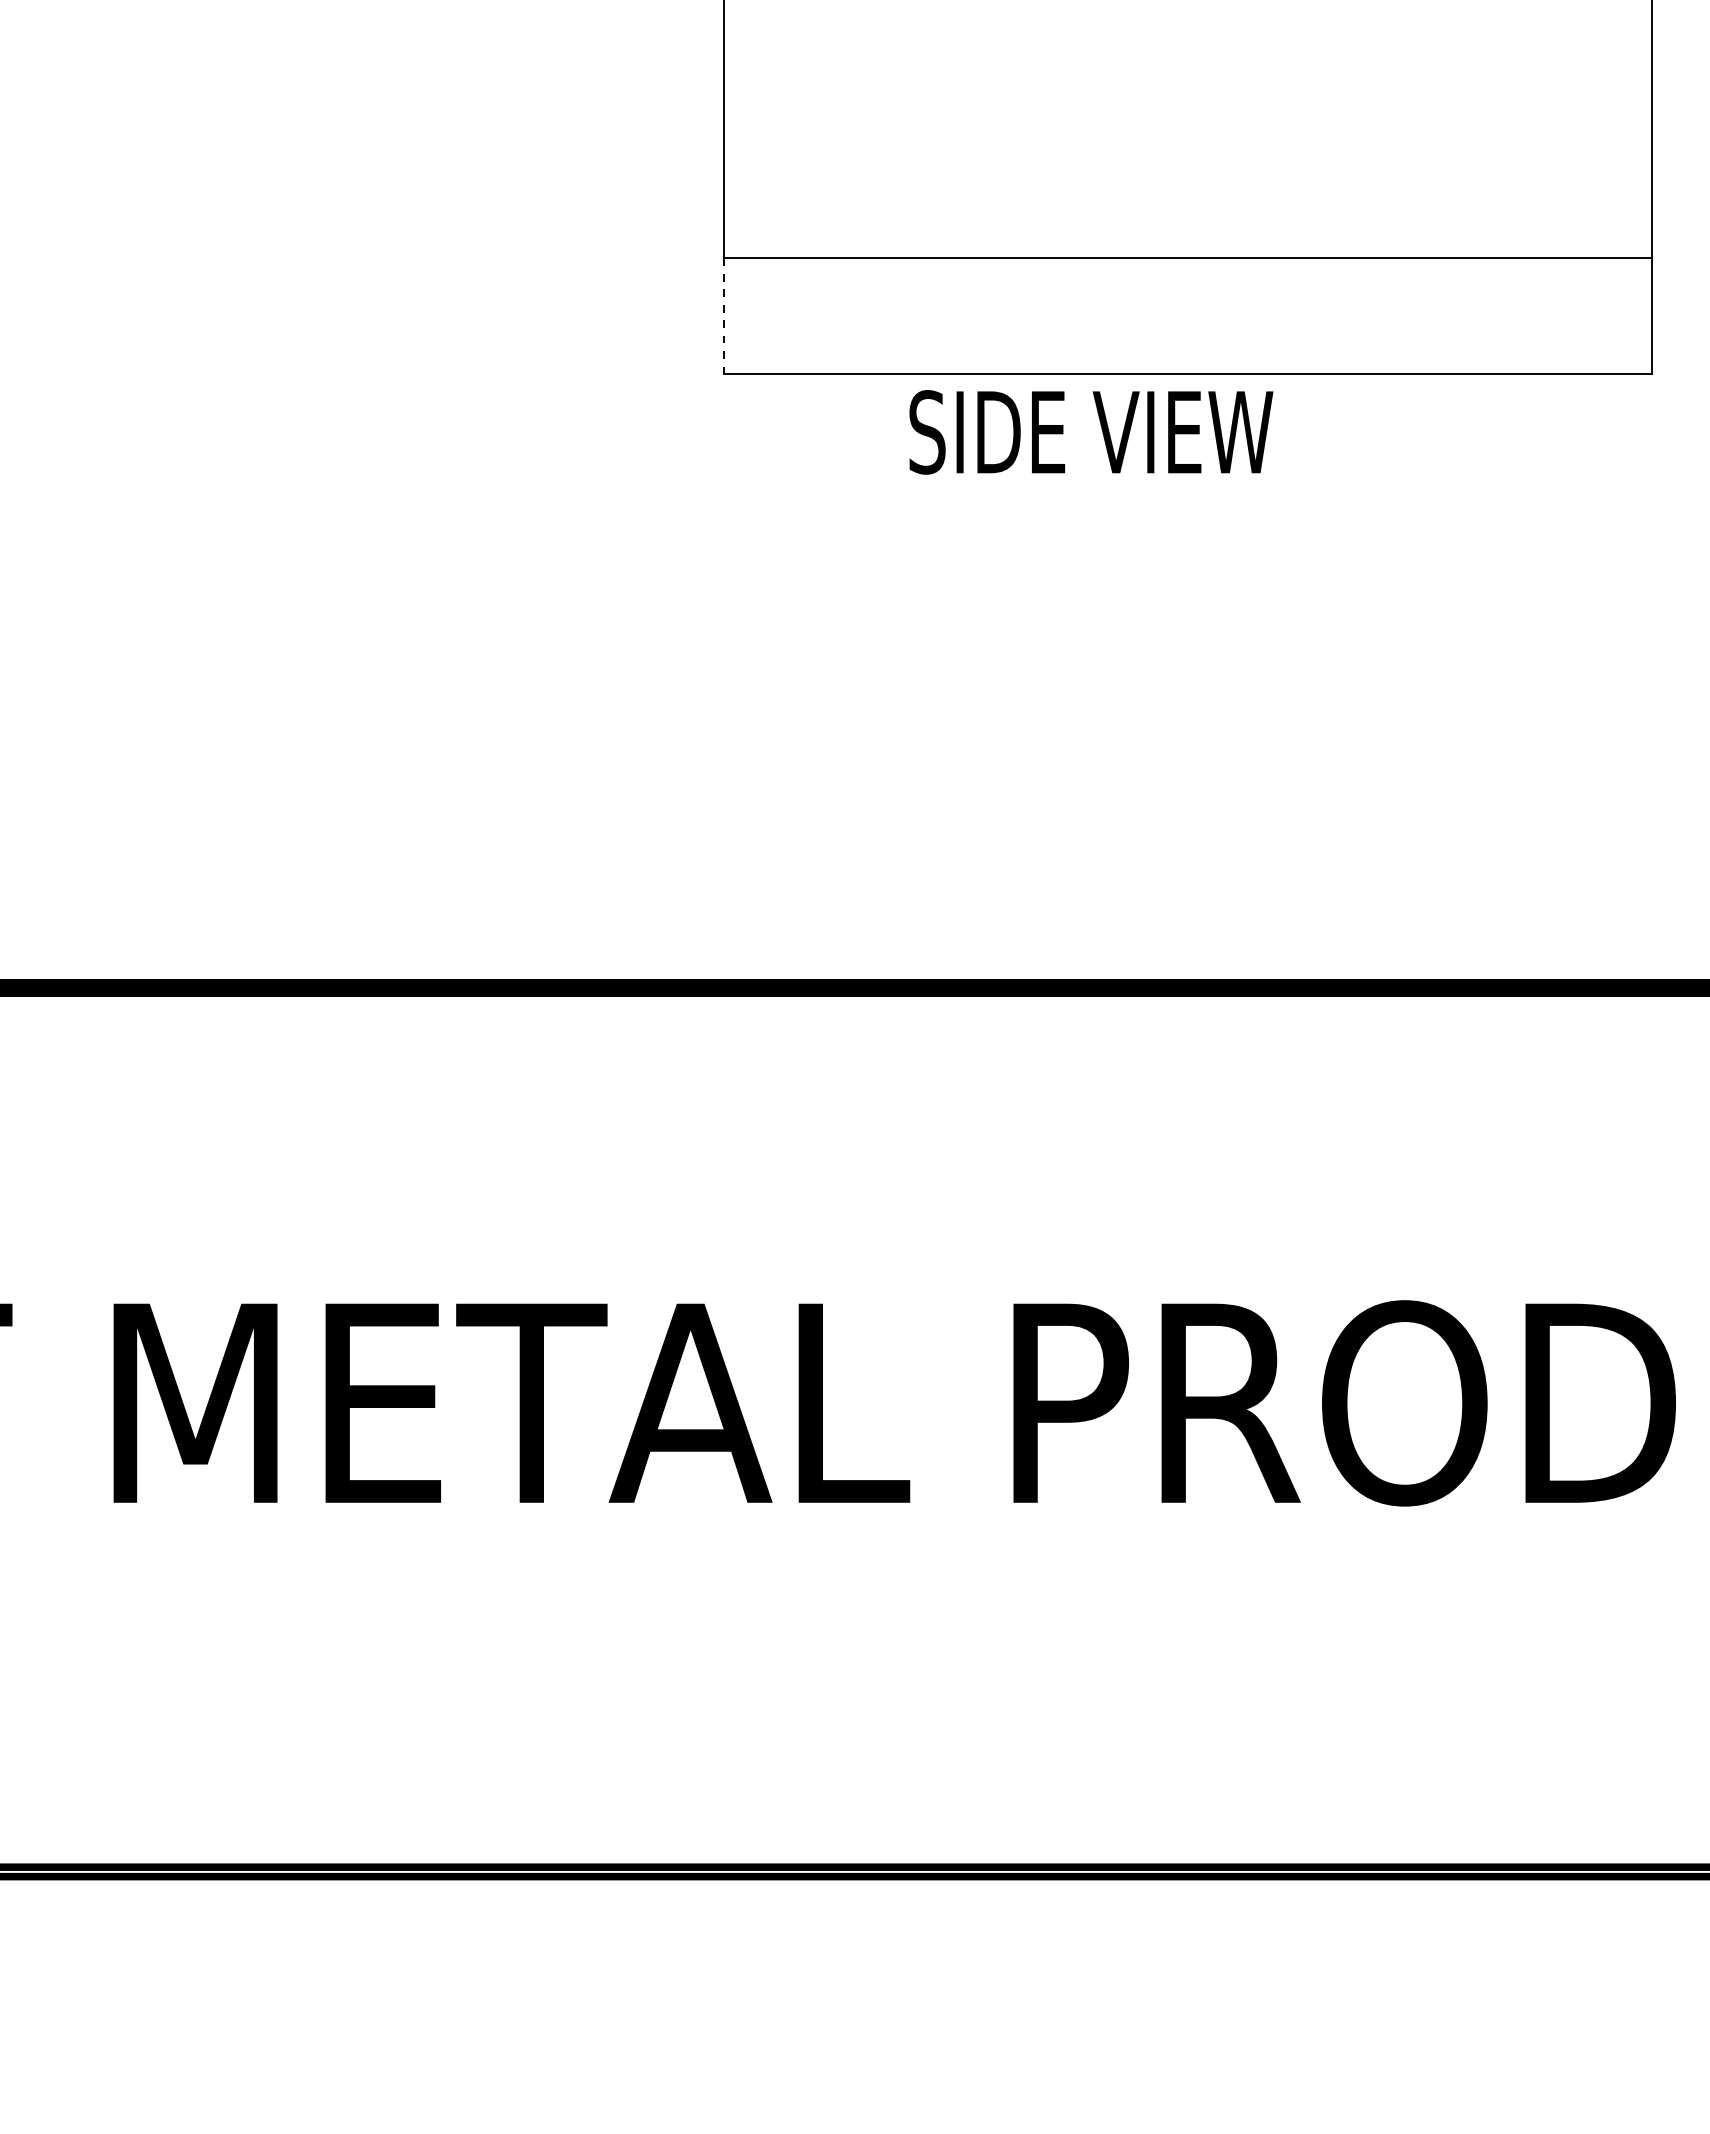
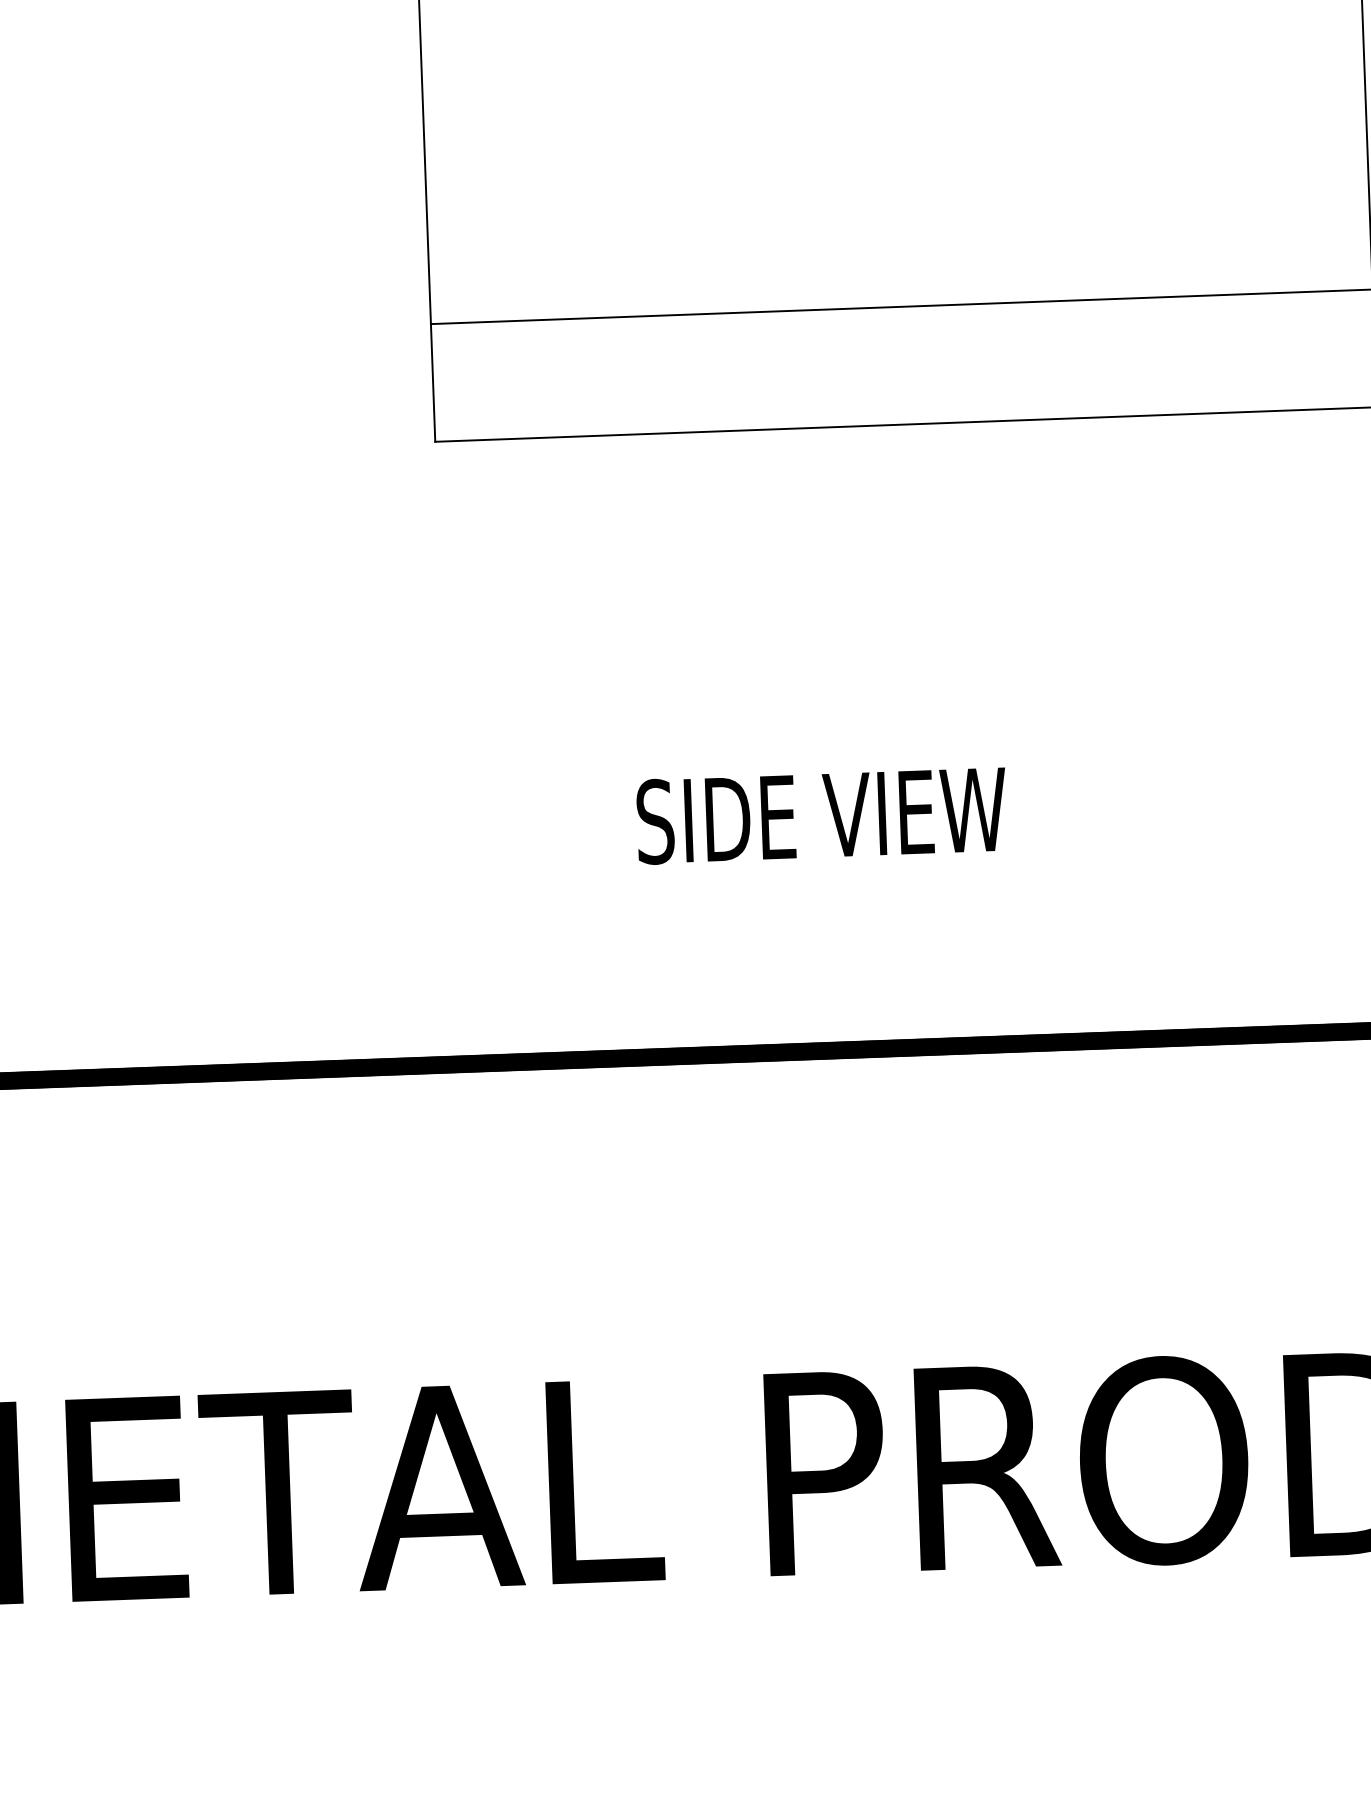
line: (724, 316) -> (433, 383), dashed -> solid
text: (1091, 432) -> (822, 815), moved

